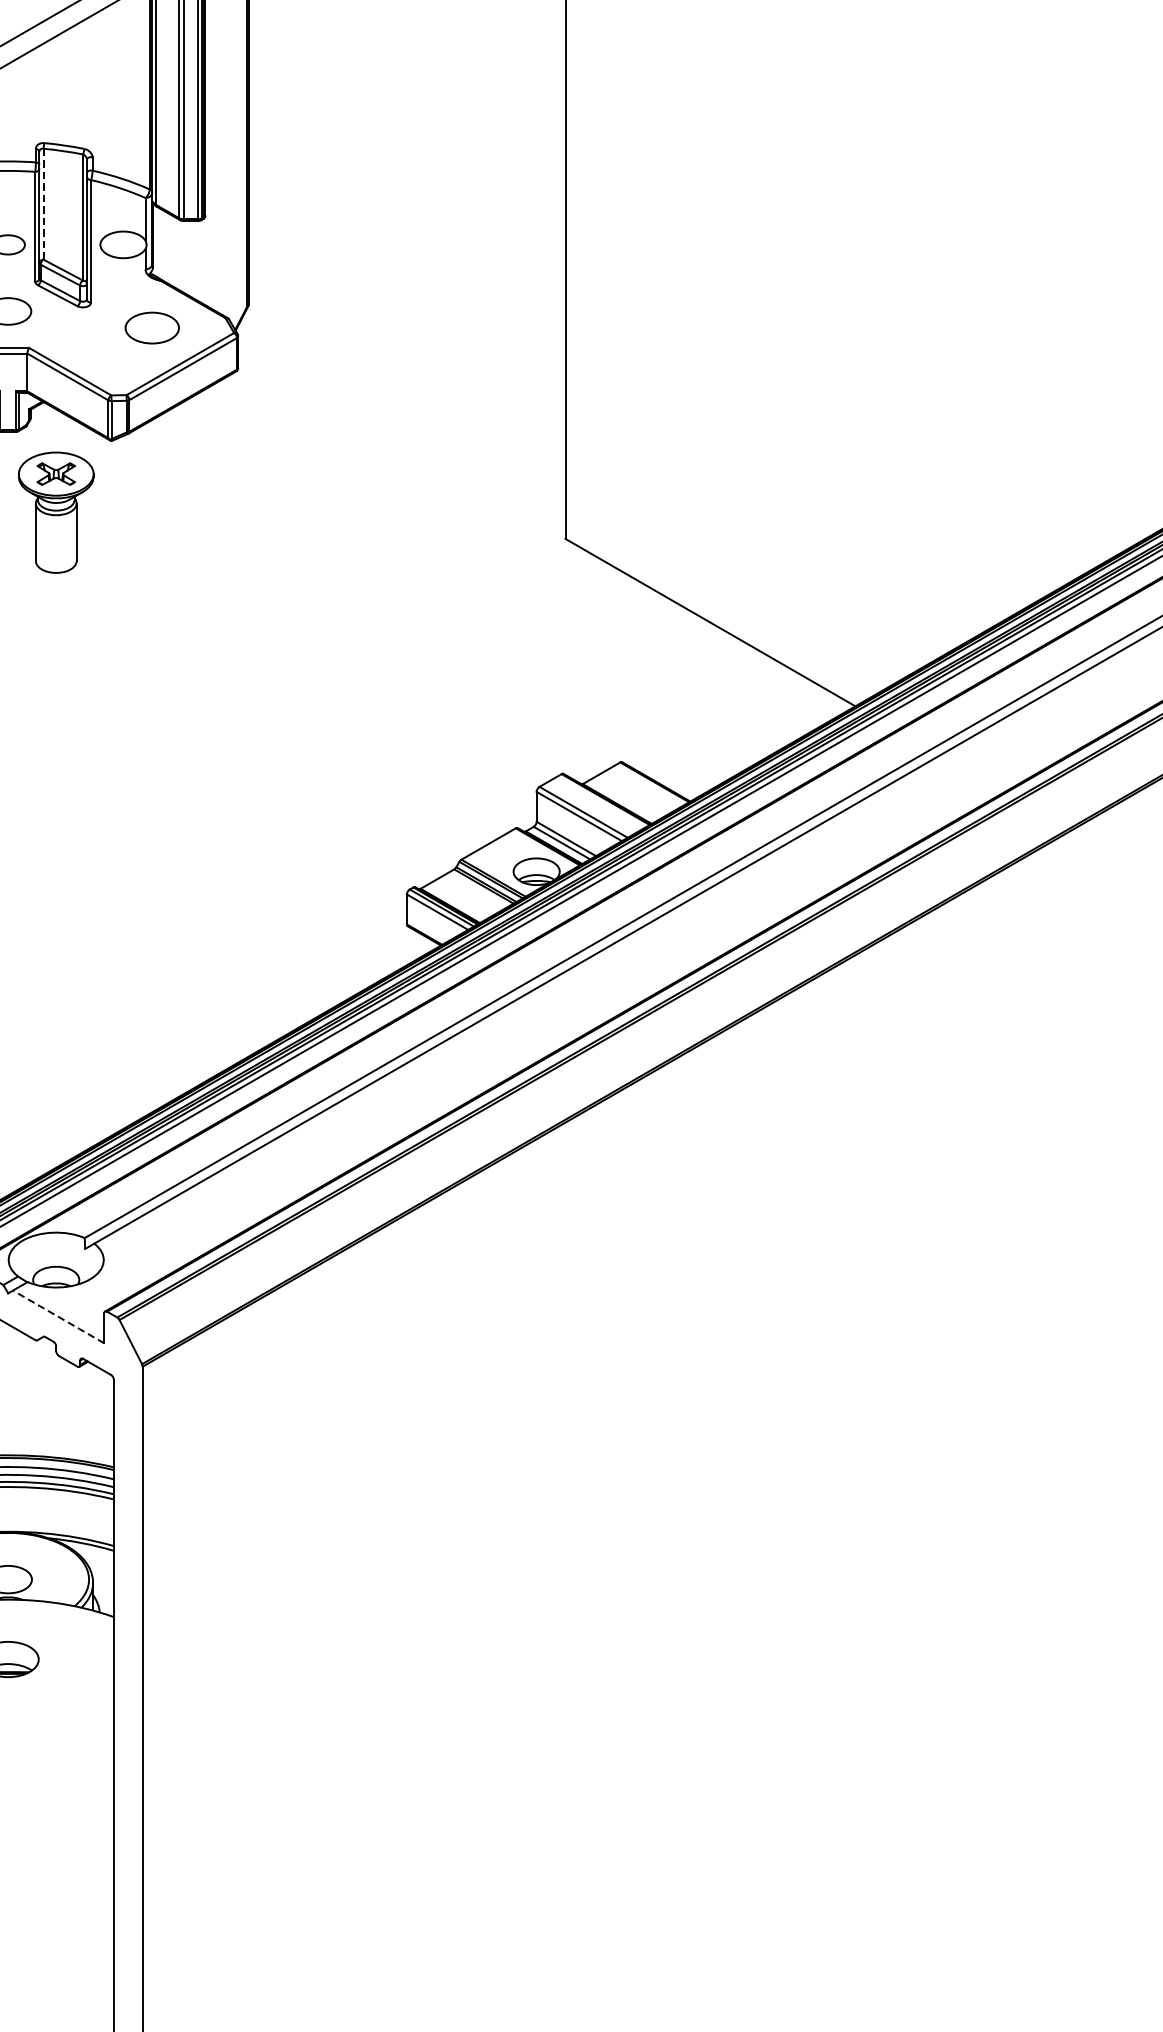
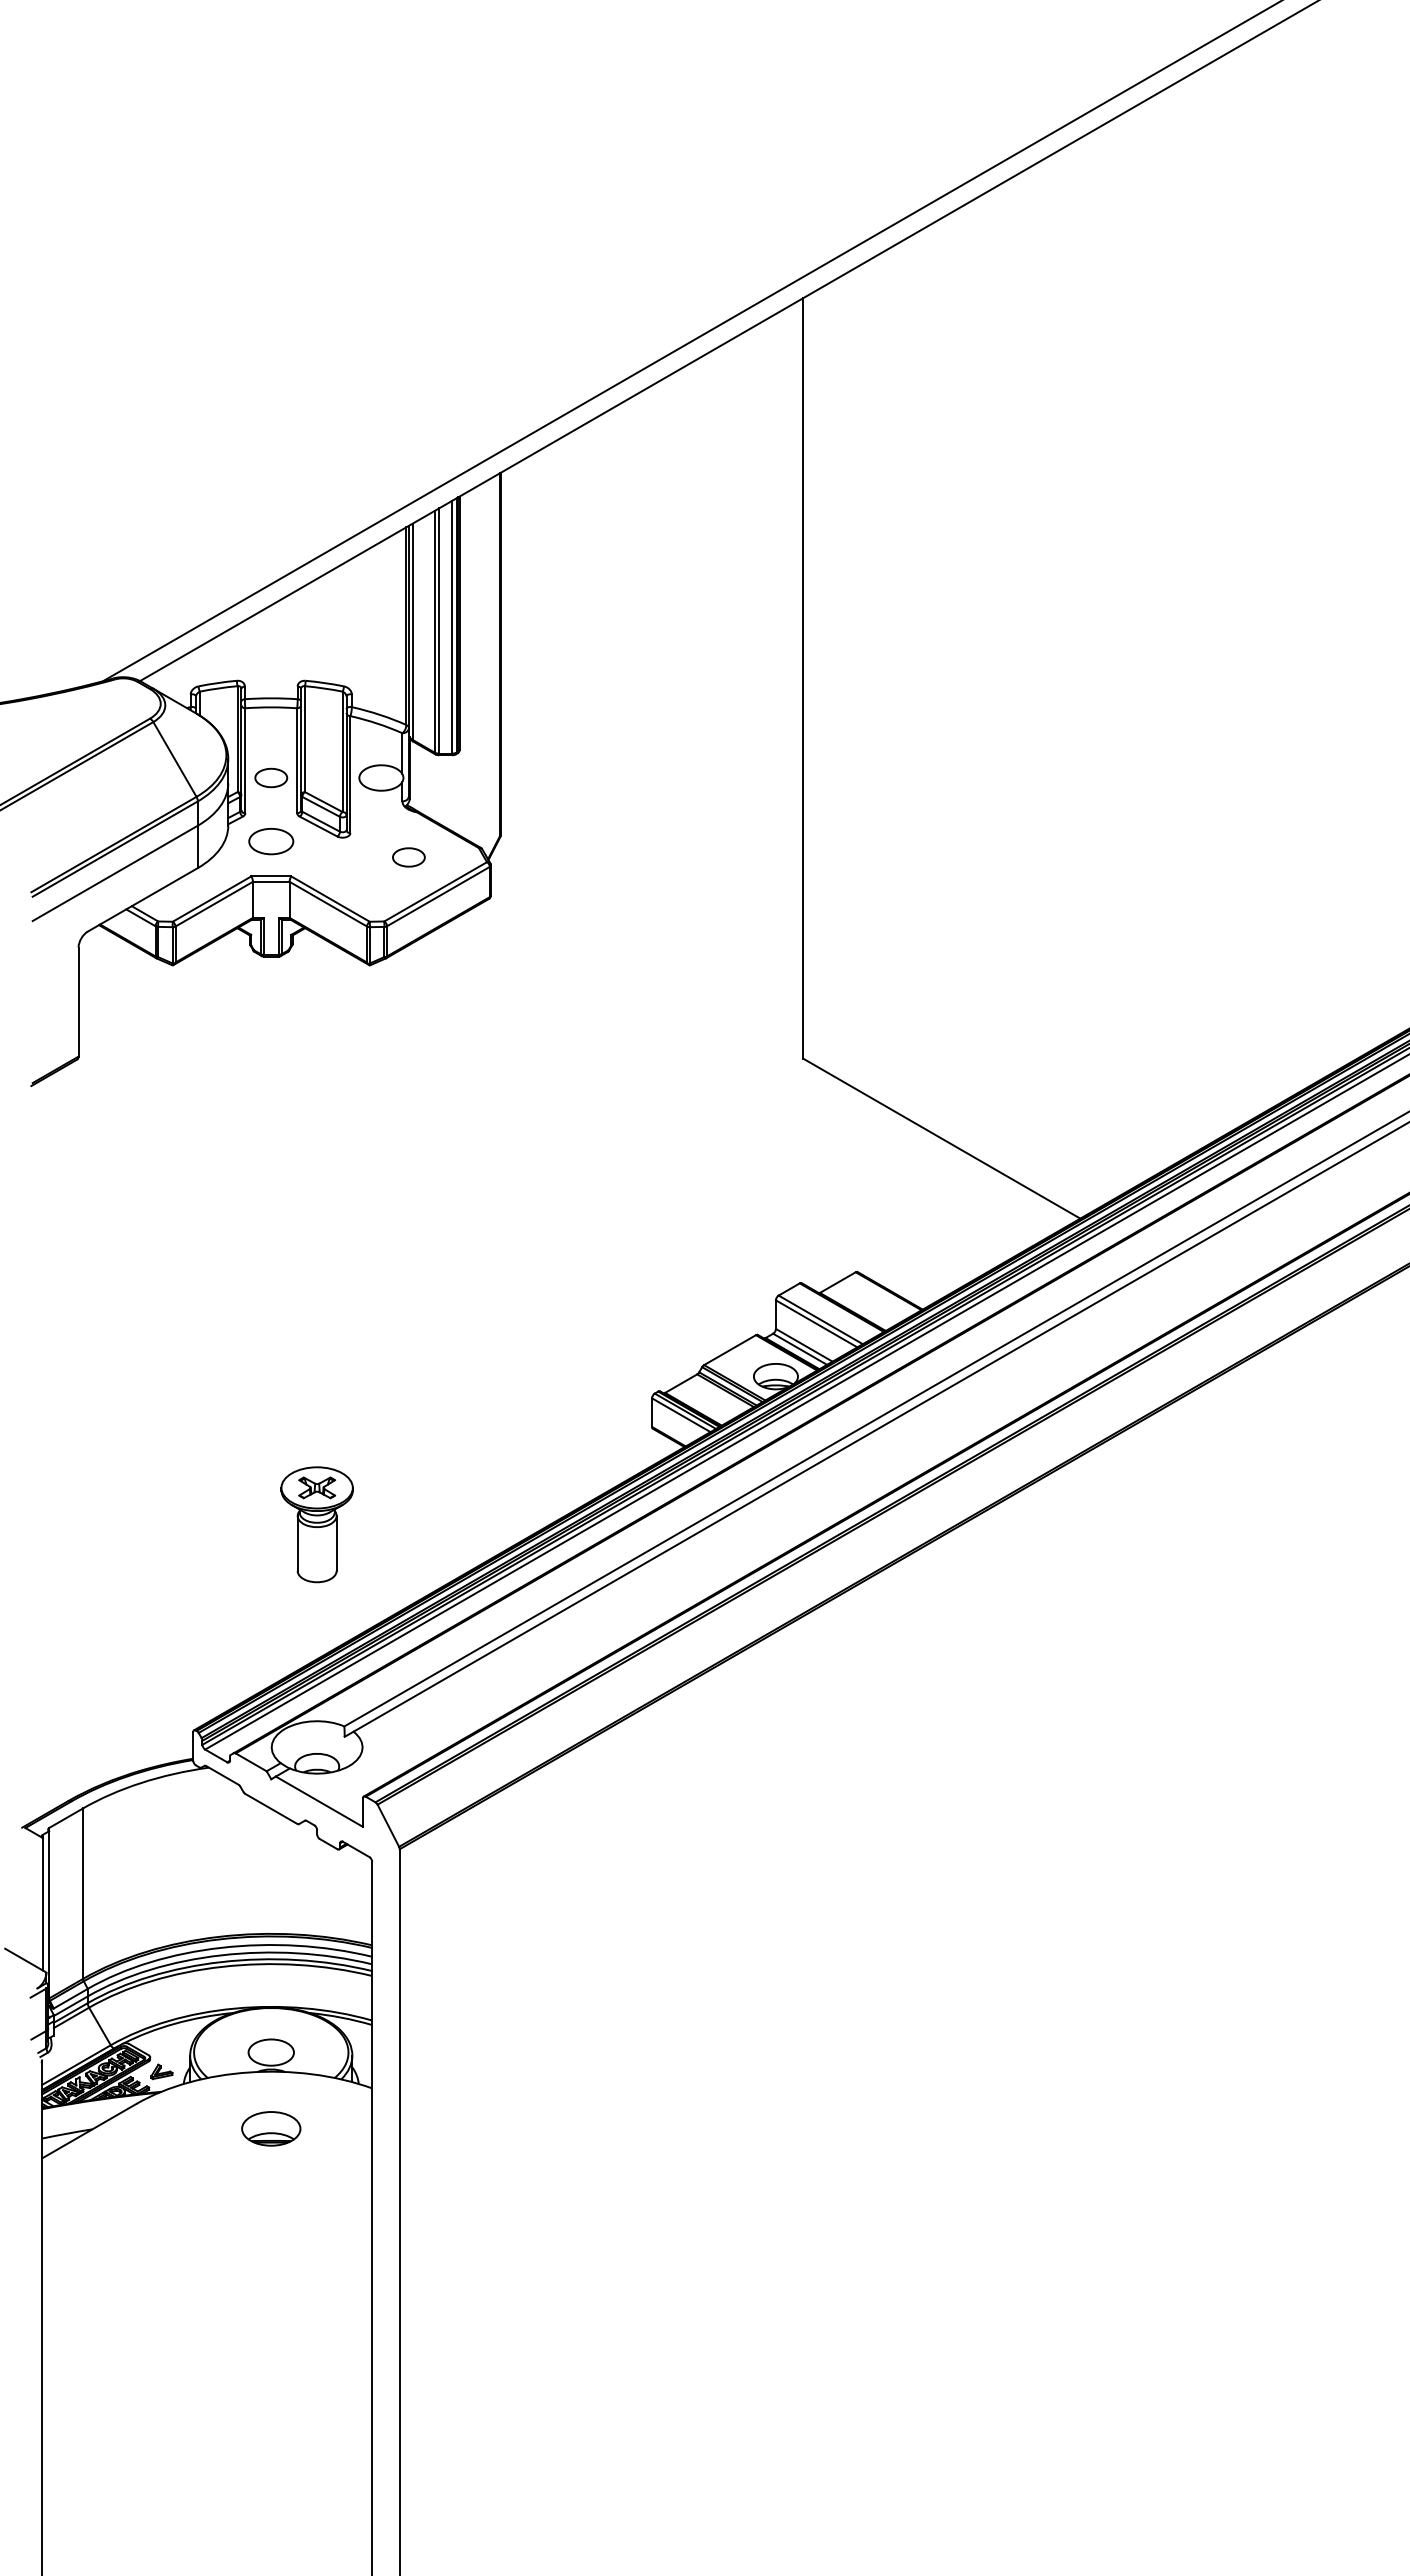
line: (44, 204) -> (305, 739), dashed -> solid
part: (151, 328) -> (408, 857), size x0.62
part: (55, 512) -> (316, 1524), moved
line: (58, 1316) -> (319, 1801), dashed -> solid

